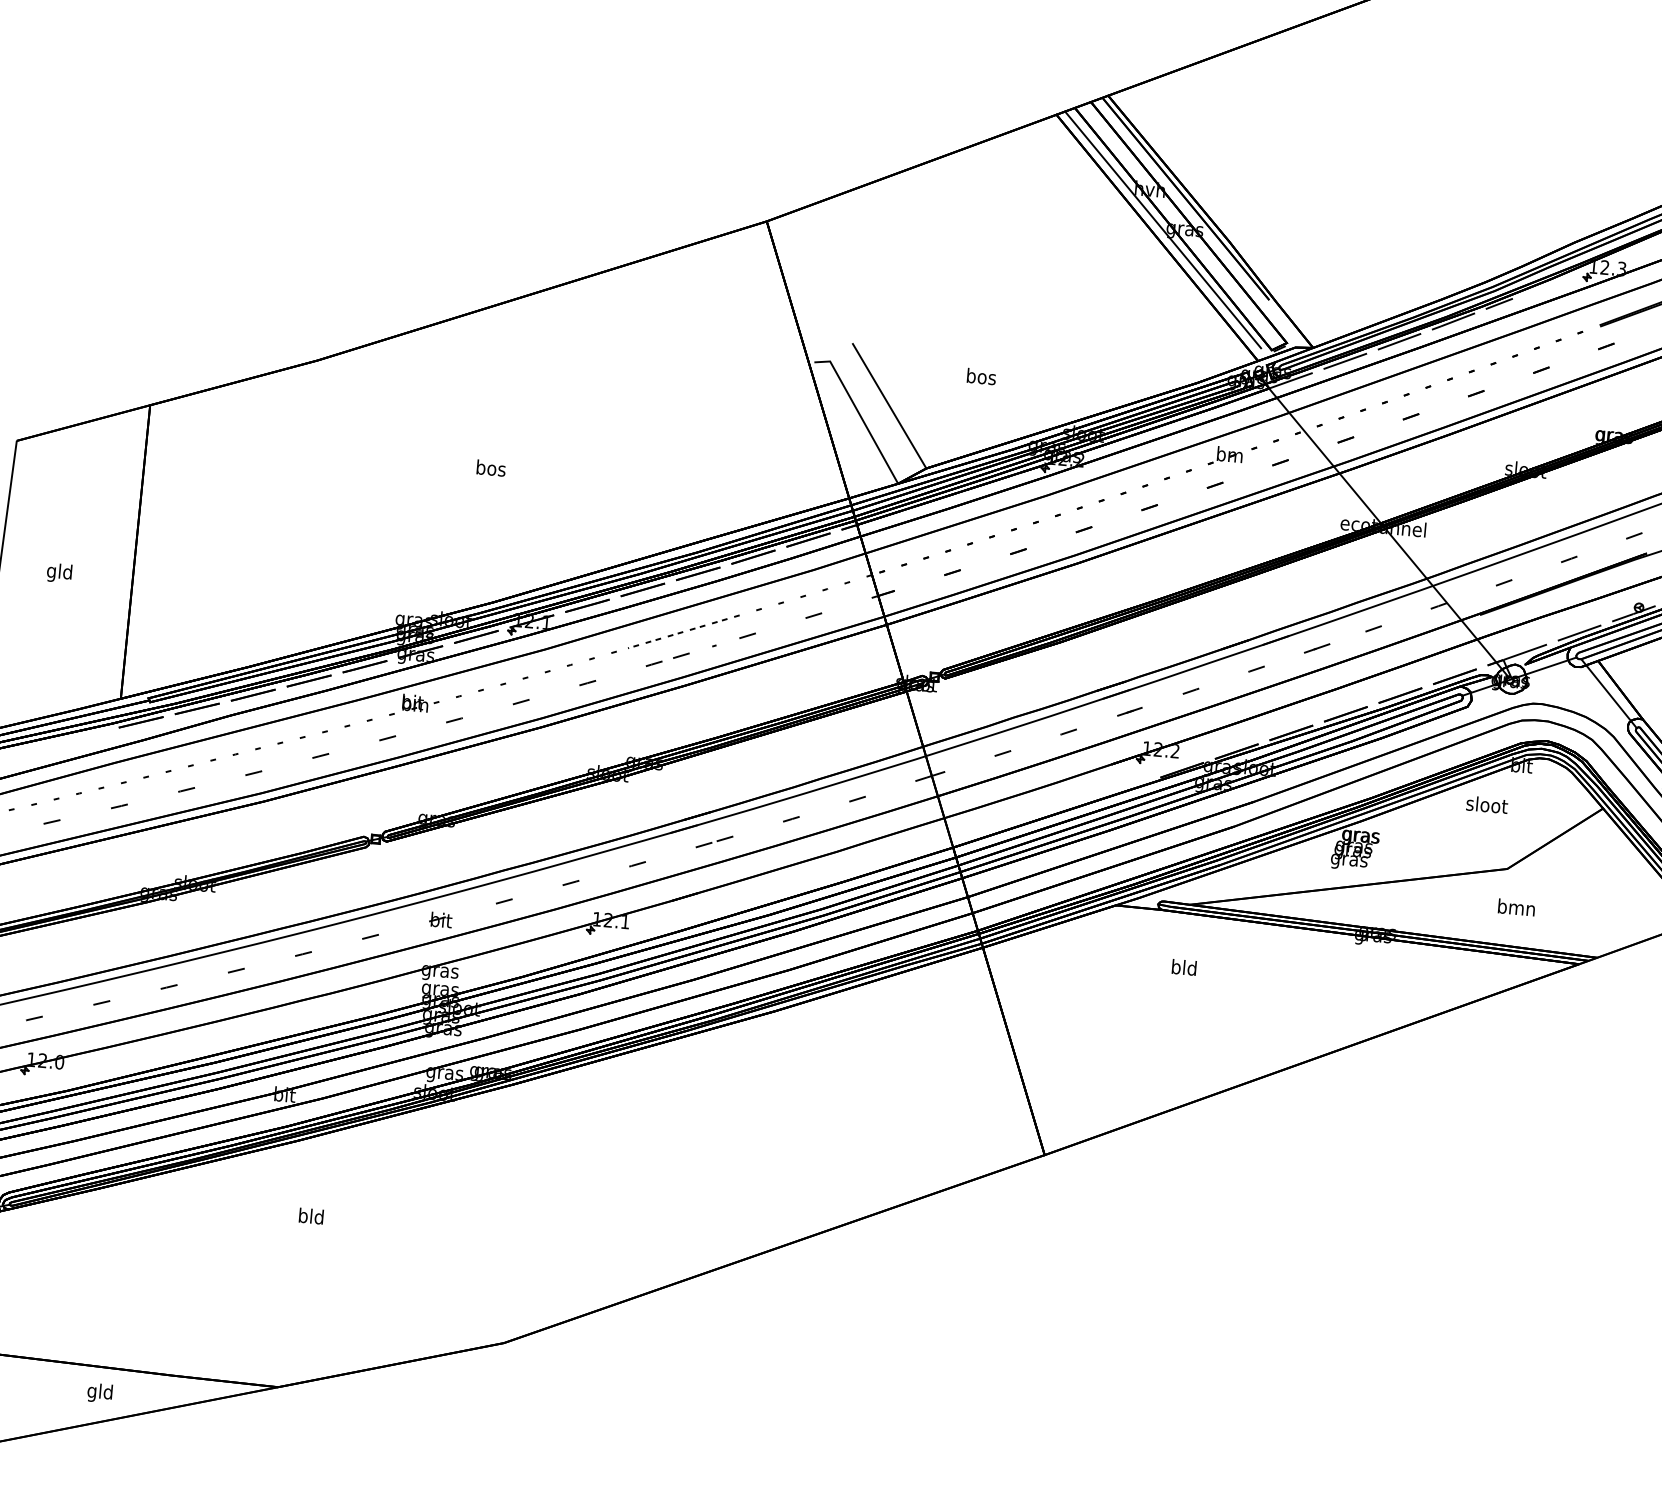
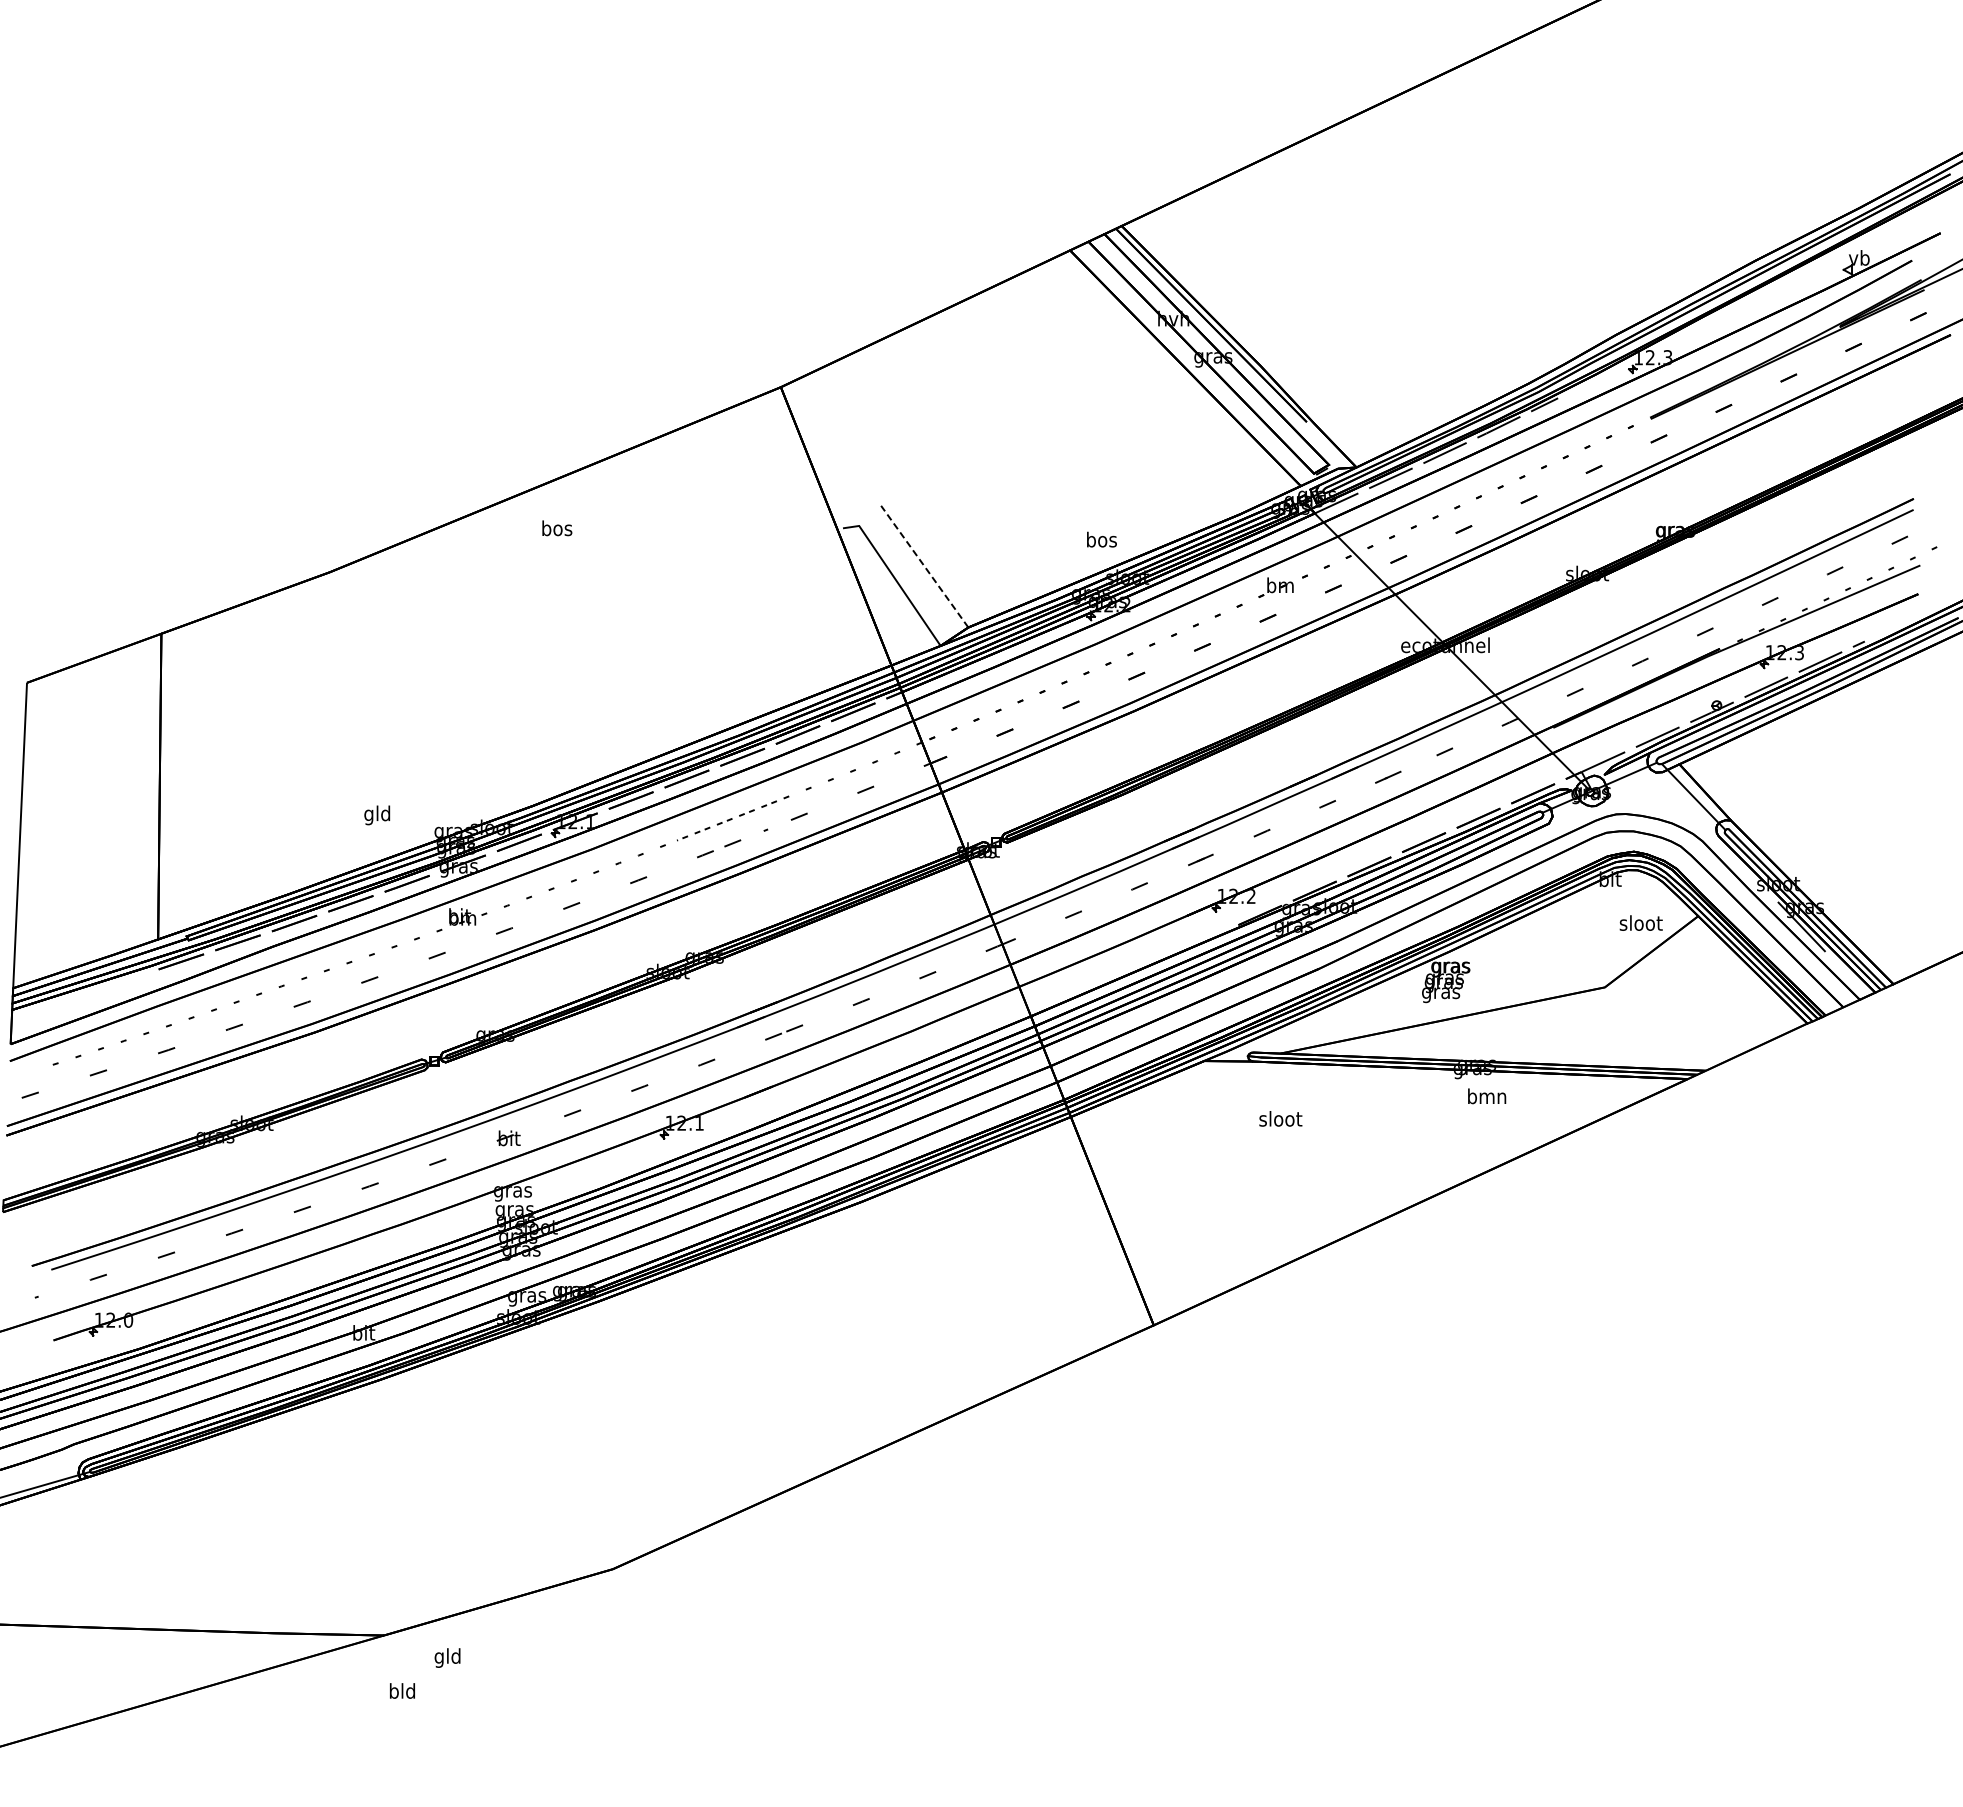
line: (1162, 229) -> (1190, 359), removed
text: (981, 376) -> (1101, 539), moved
line: (889, 406) -> (924, 566), solid -> dashed
text: (491, 468) -> (557, 528), moved
text: (59, 573) -> (377, 815), moved
text: (1486, 804) -> (1640, 922), moved
text: (1517, 907) -> (1487, 1096), moved
text: (1184, 967) -> (1280, 1118), bld -> sloot
text: (311, 1215) -> (402, 1690), moved
text: (99, 1392) -> (447, 1657), moved

